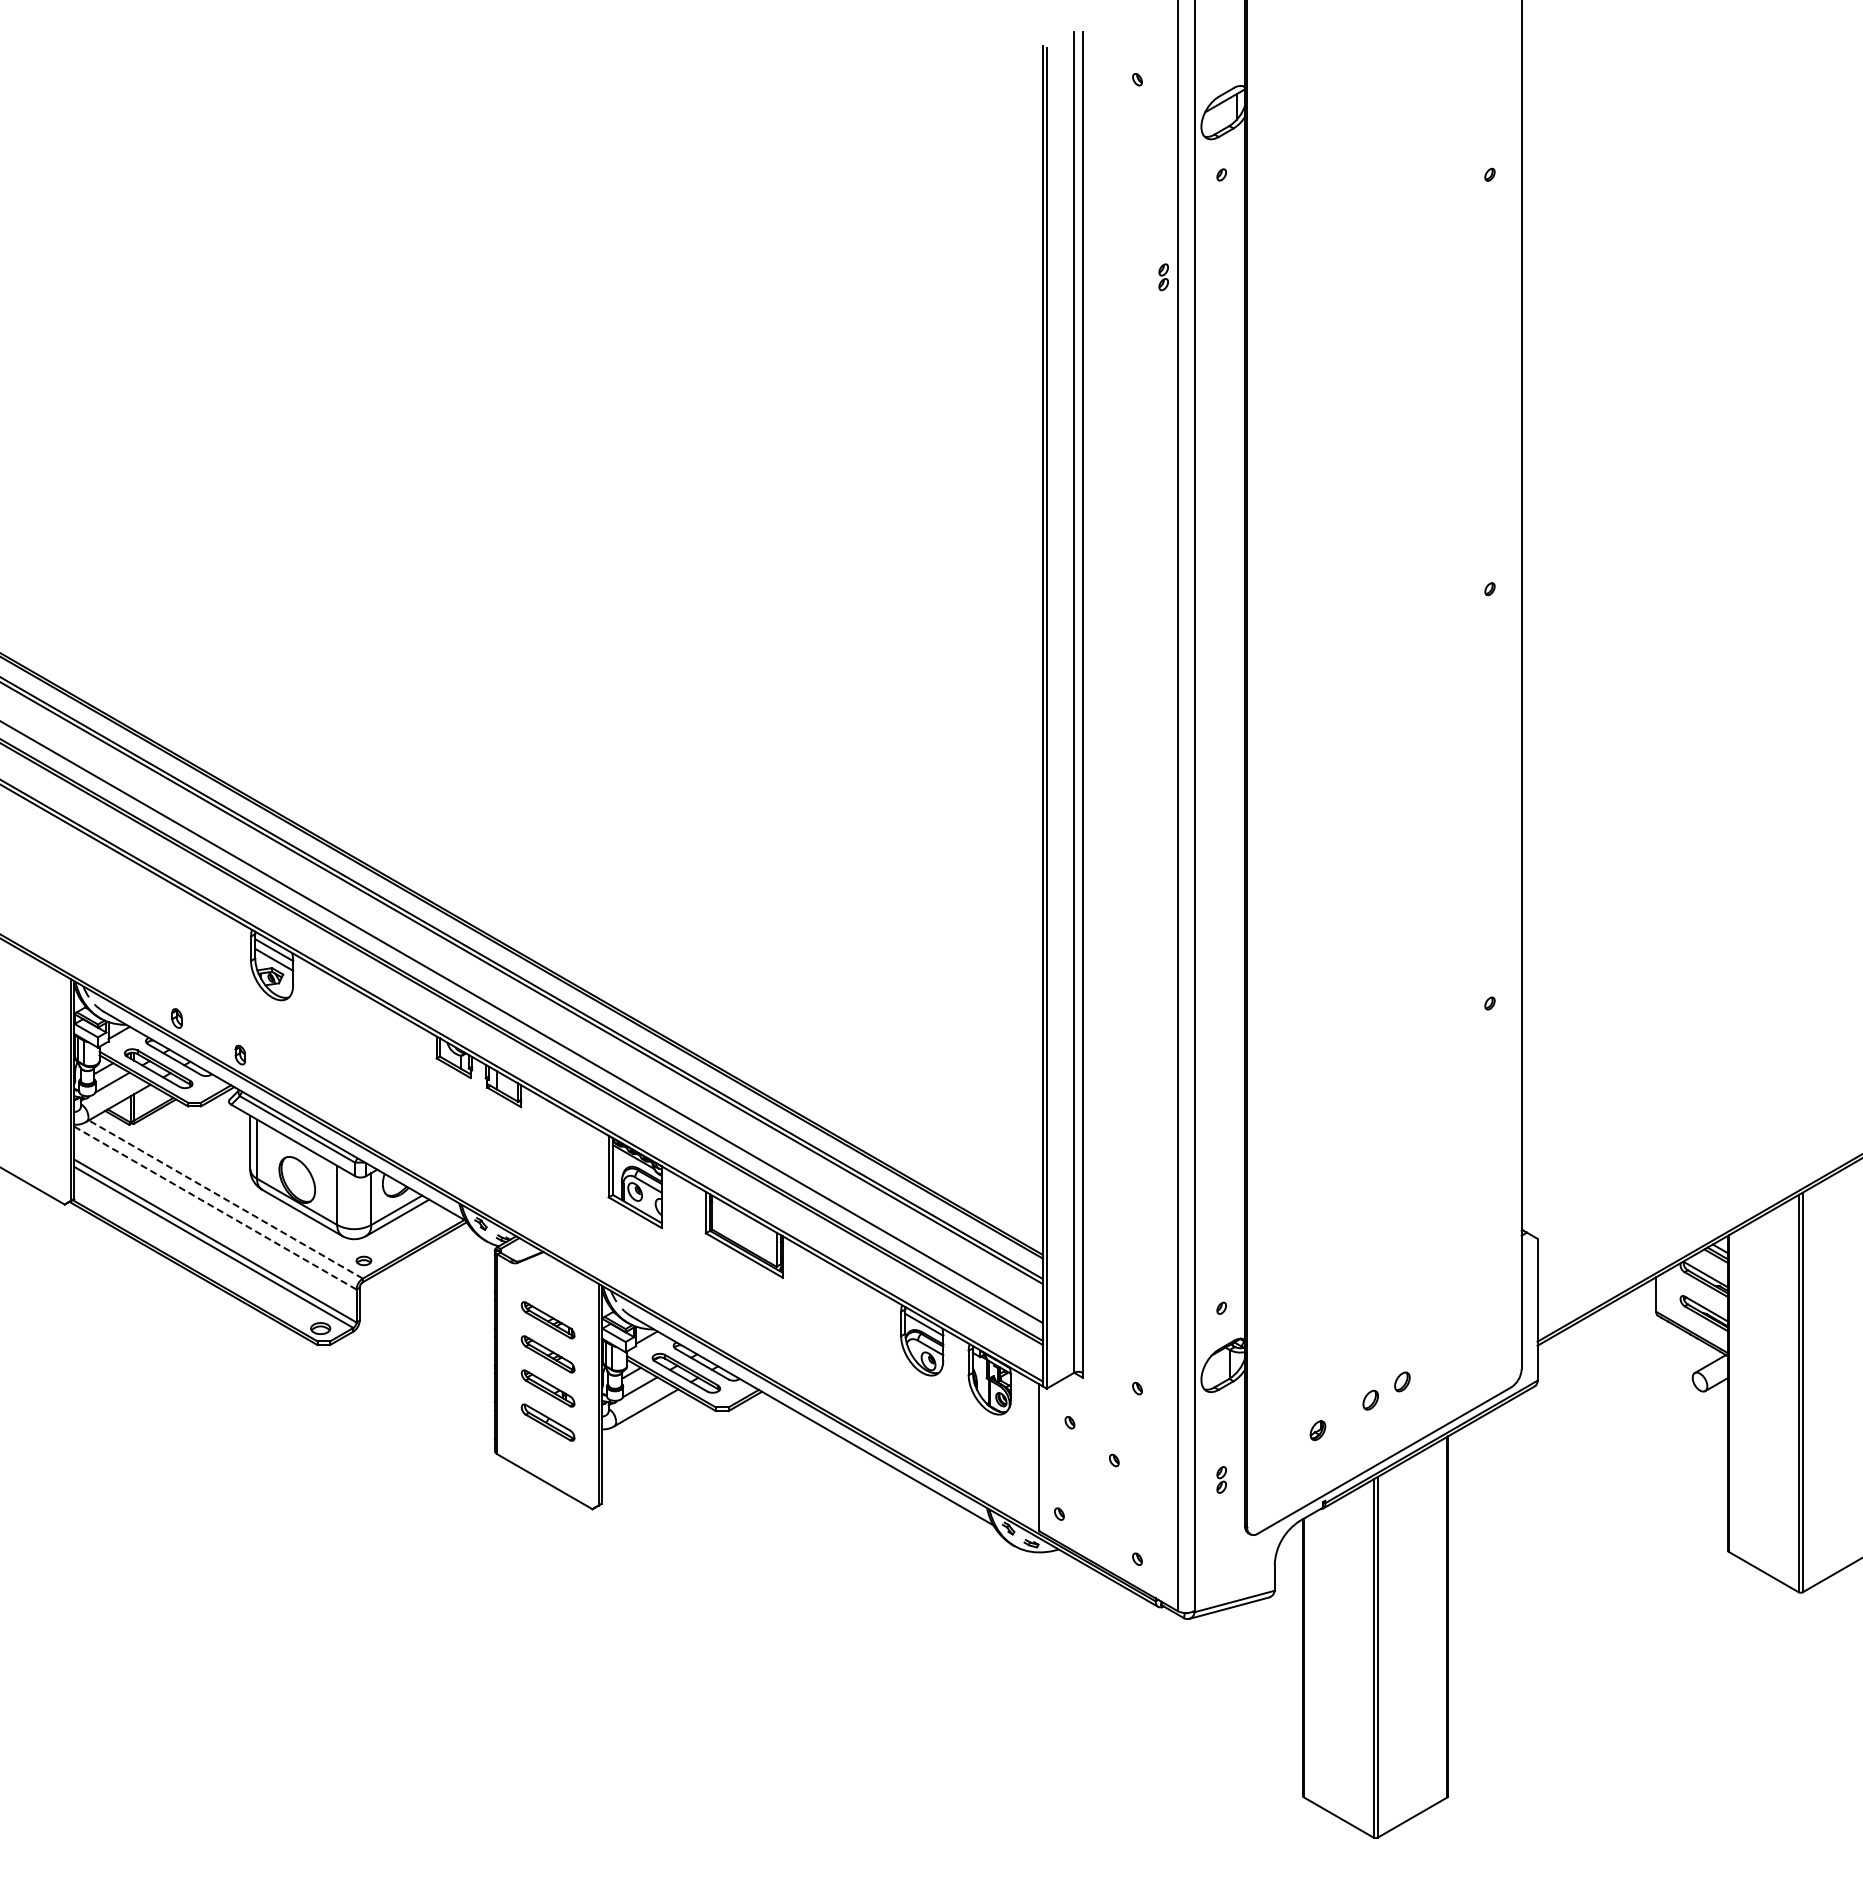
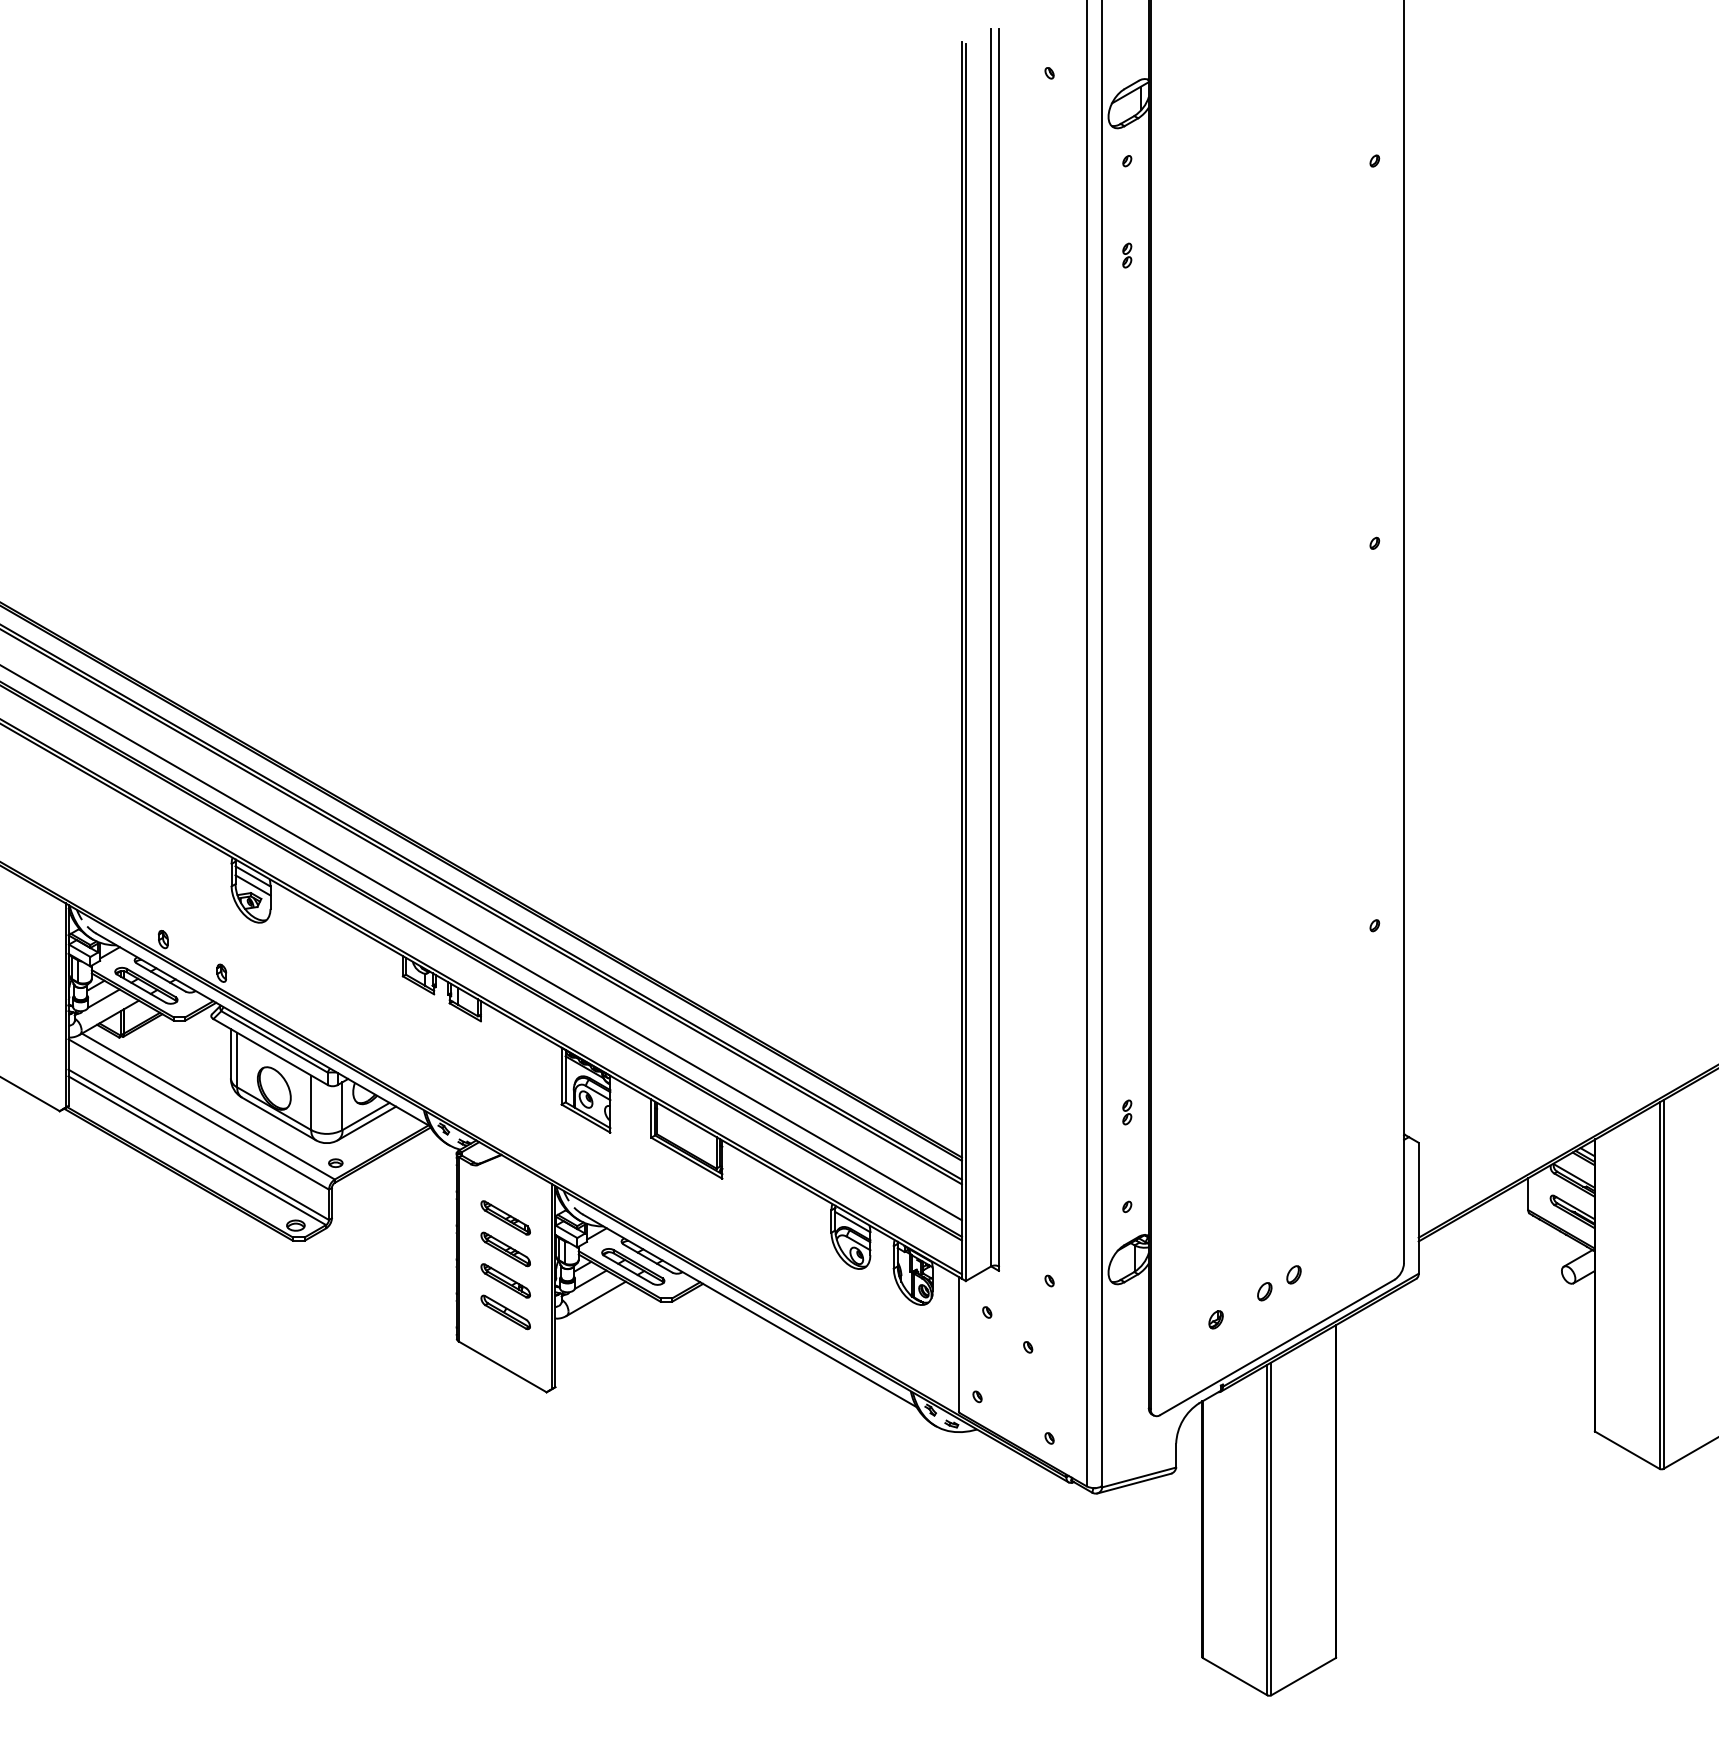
part: (1163, 277) -> (1127, 255), moved
line: (225, 1199) -> (208, 1106), dashed -> solid
line: (215, 1208) -> (198, 1114), dashed -> solid
part: (1221, 1479) -> (1127, 1112), moved

